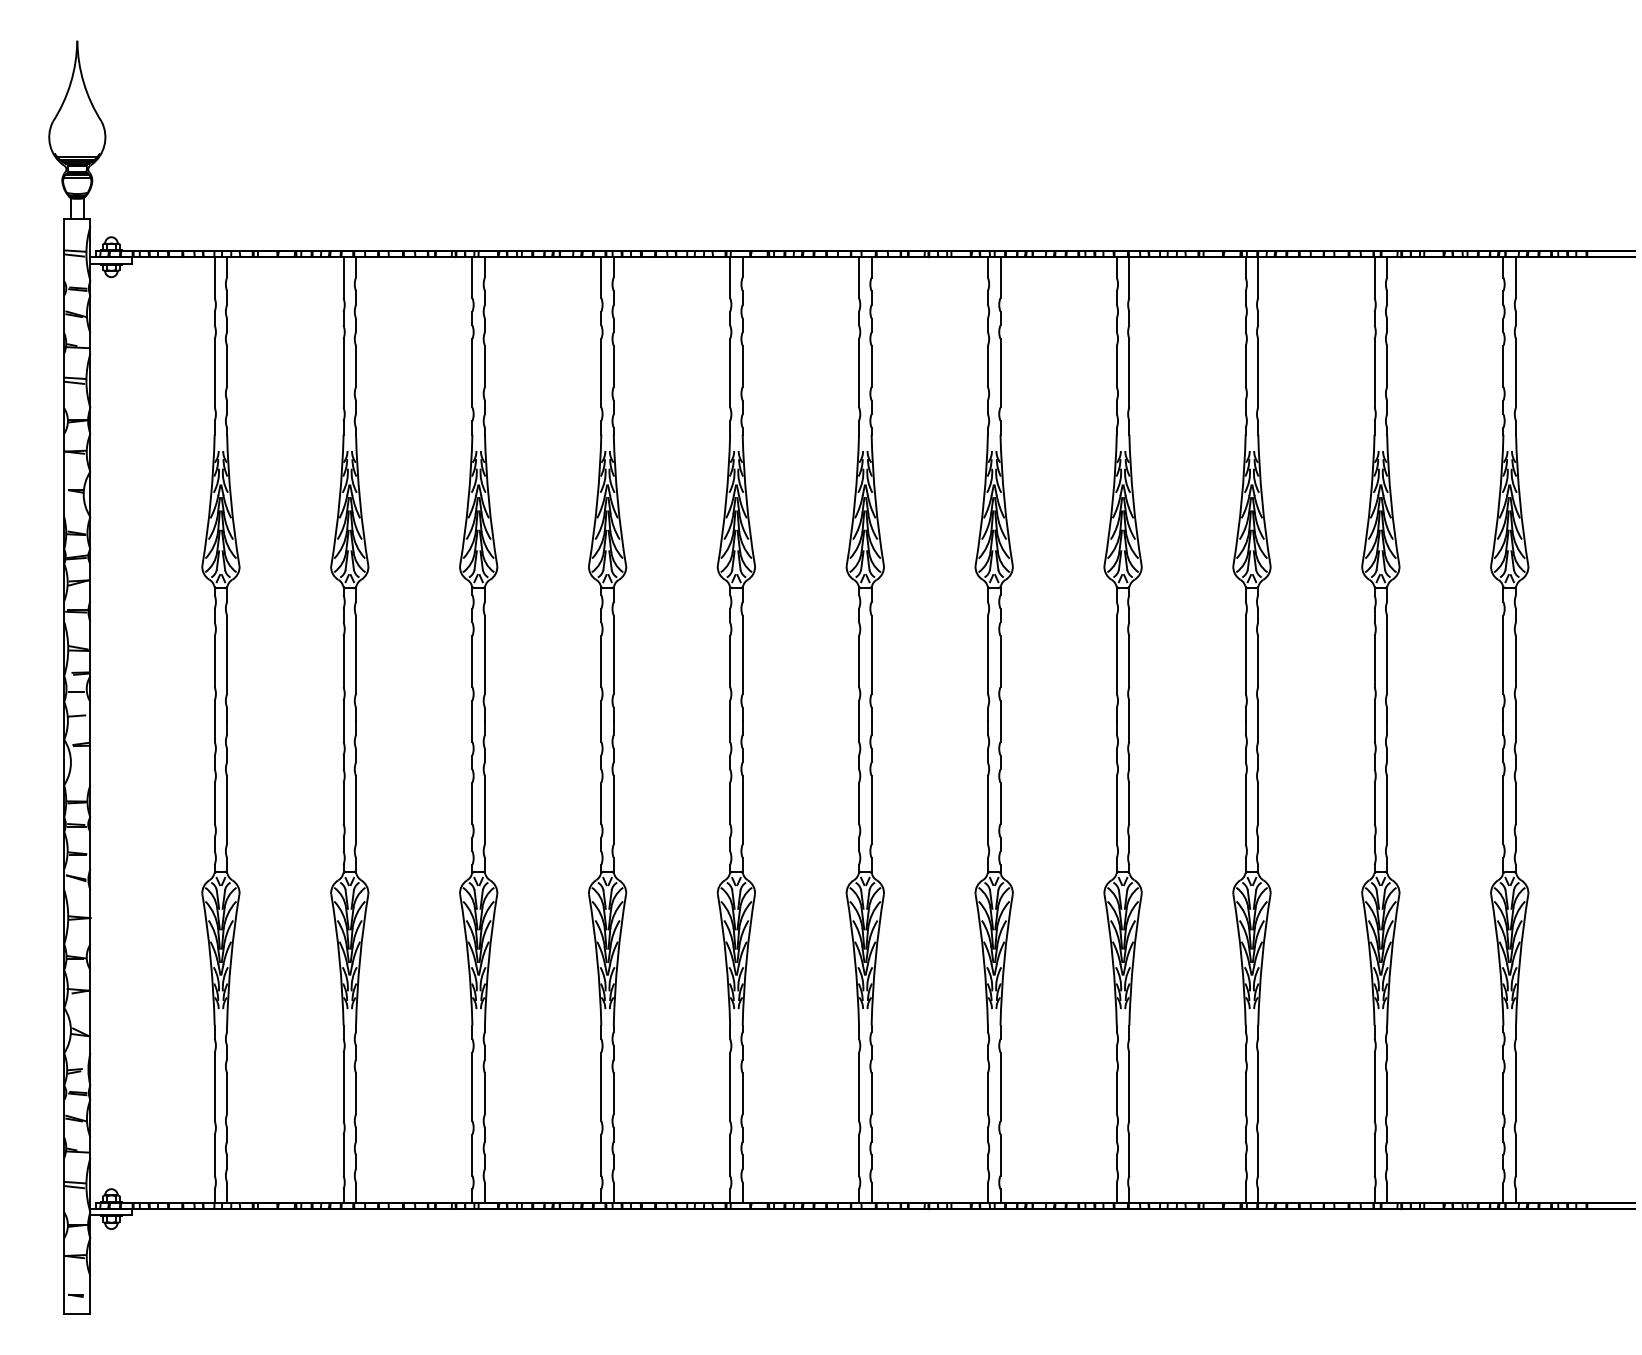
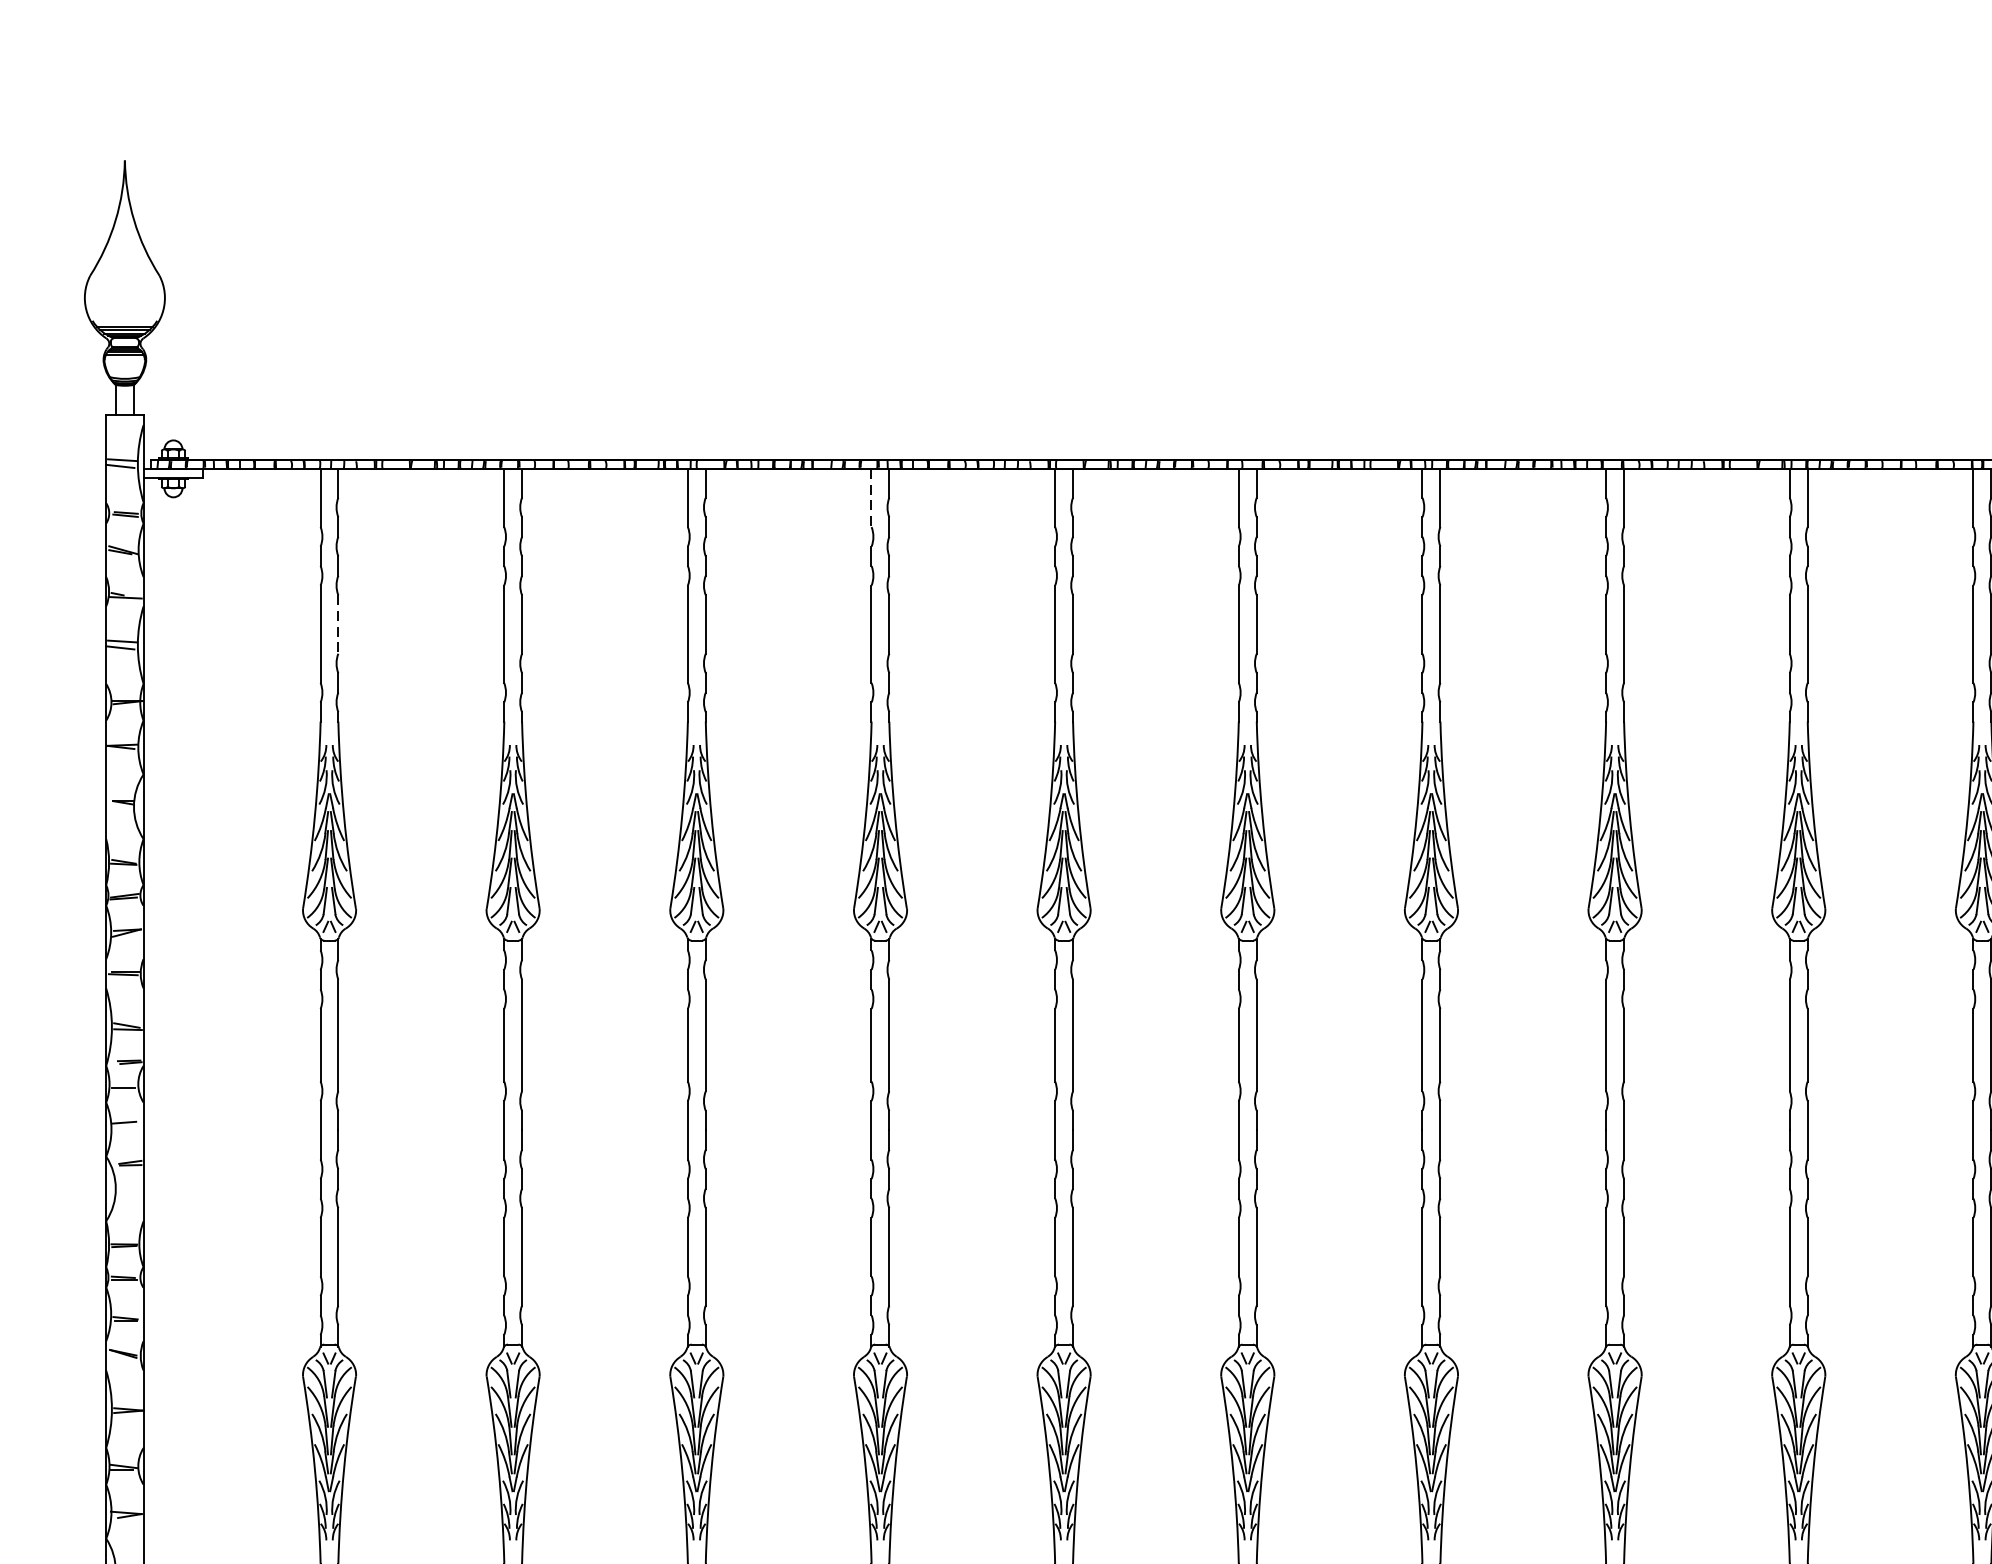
line: (601, 278) -> (871, 499), solid -> dashed
line: (227, 366) -> (338, 624), solid -> dashed

